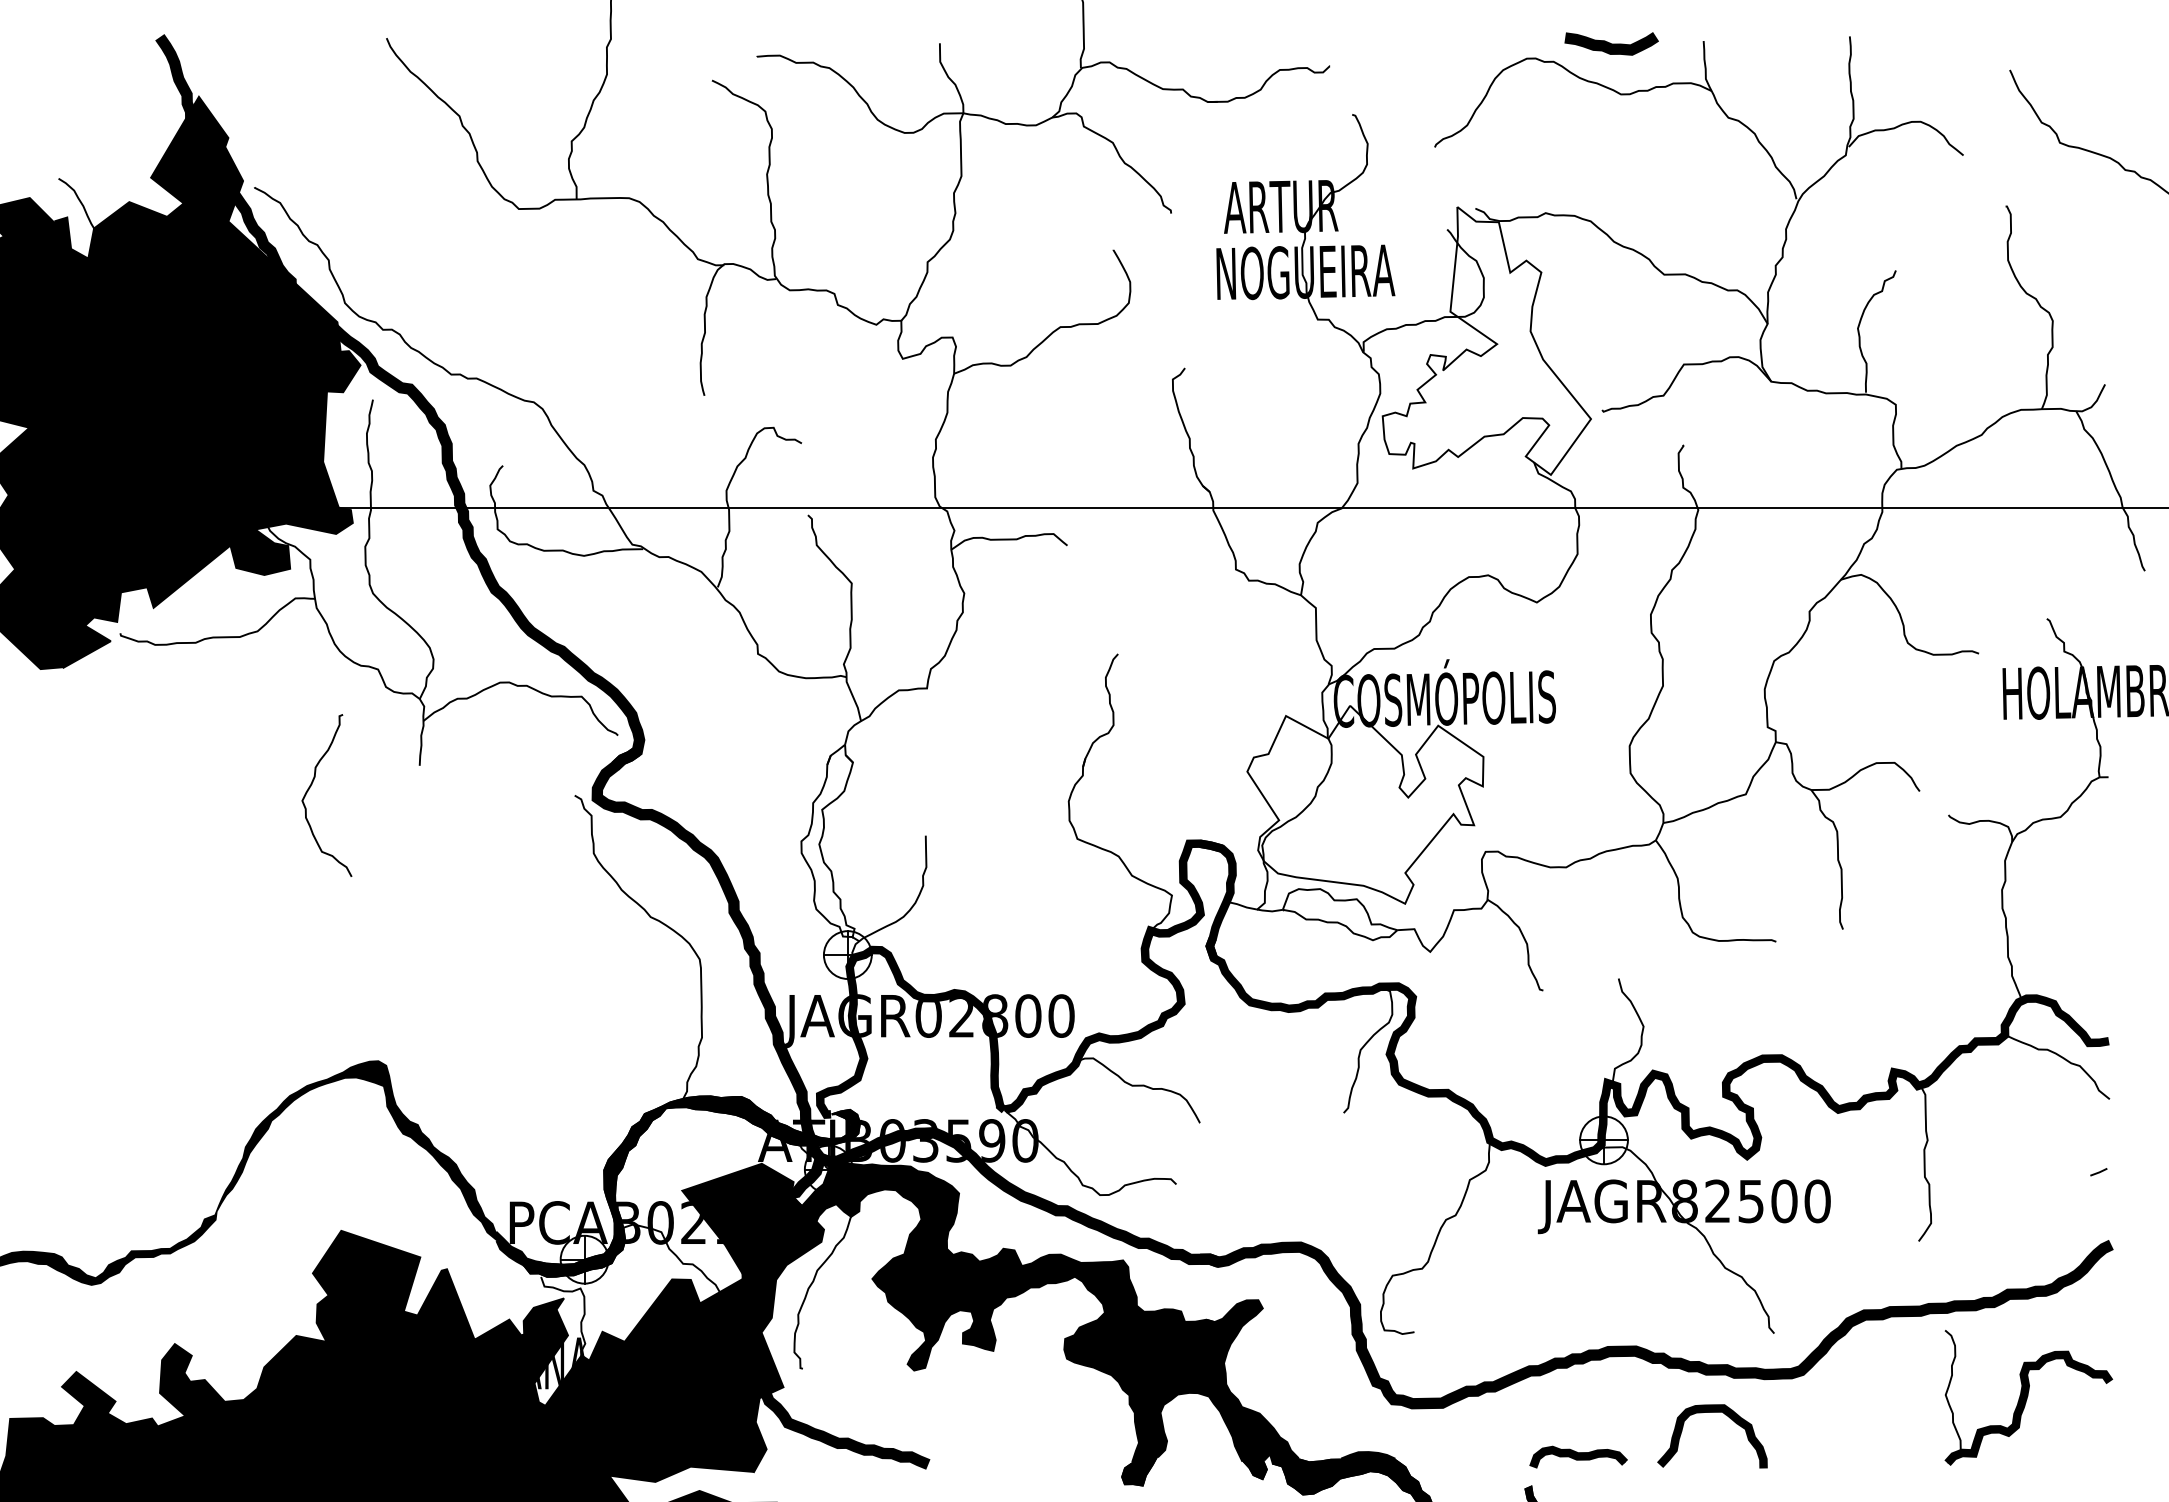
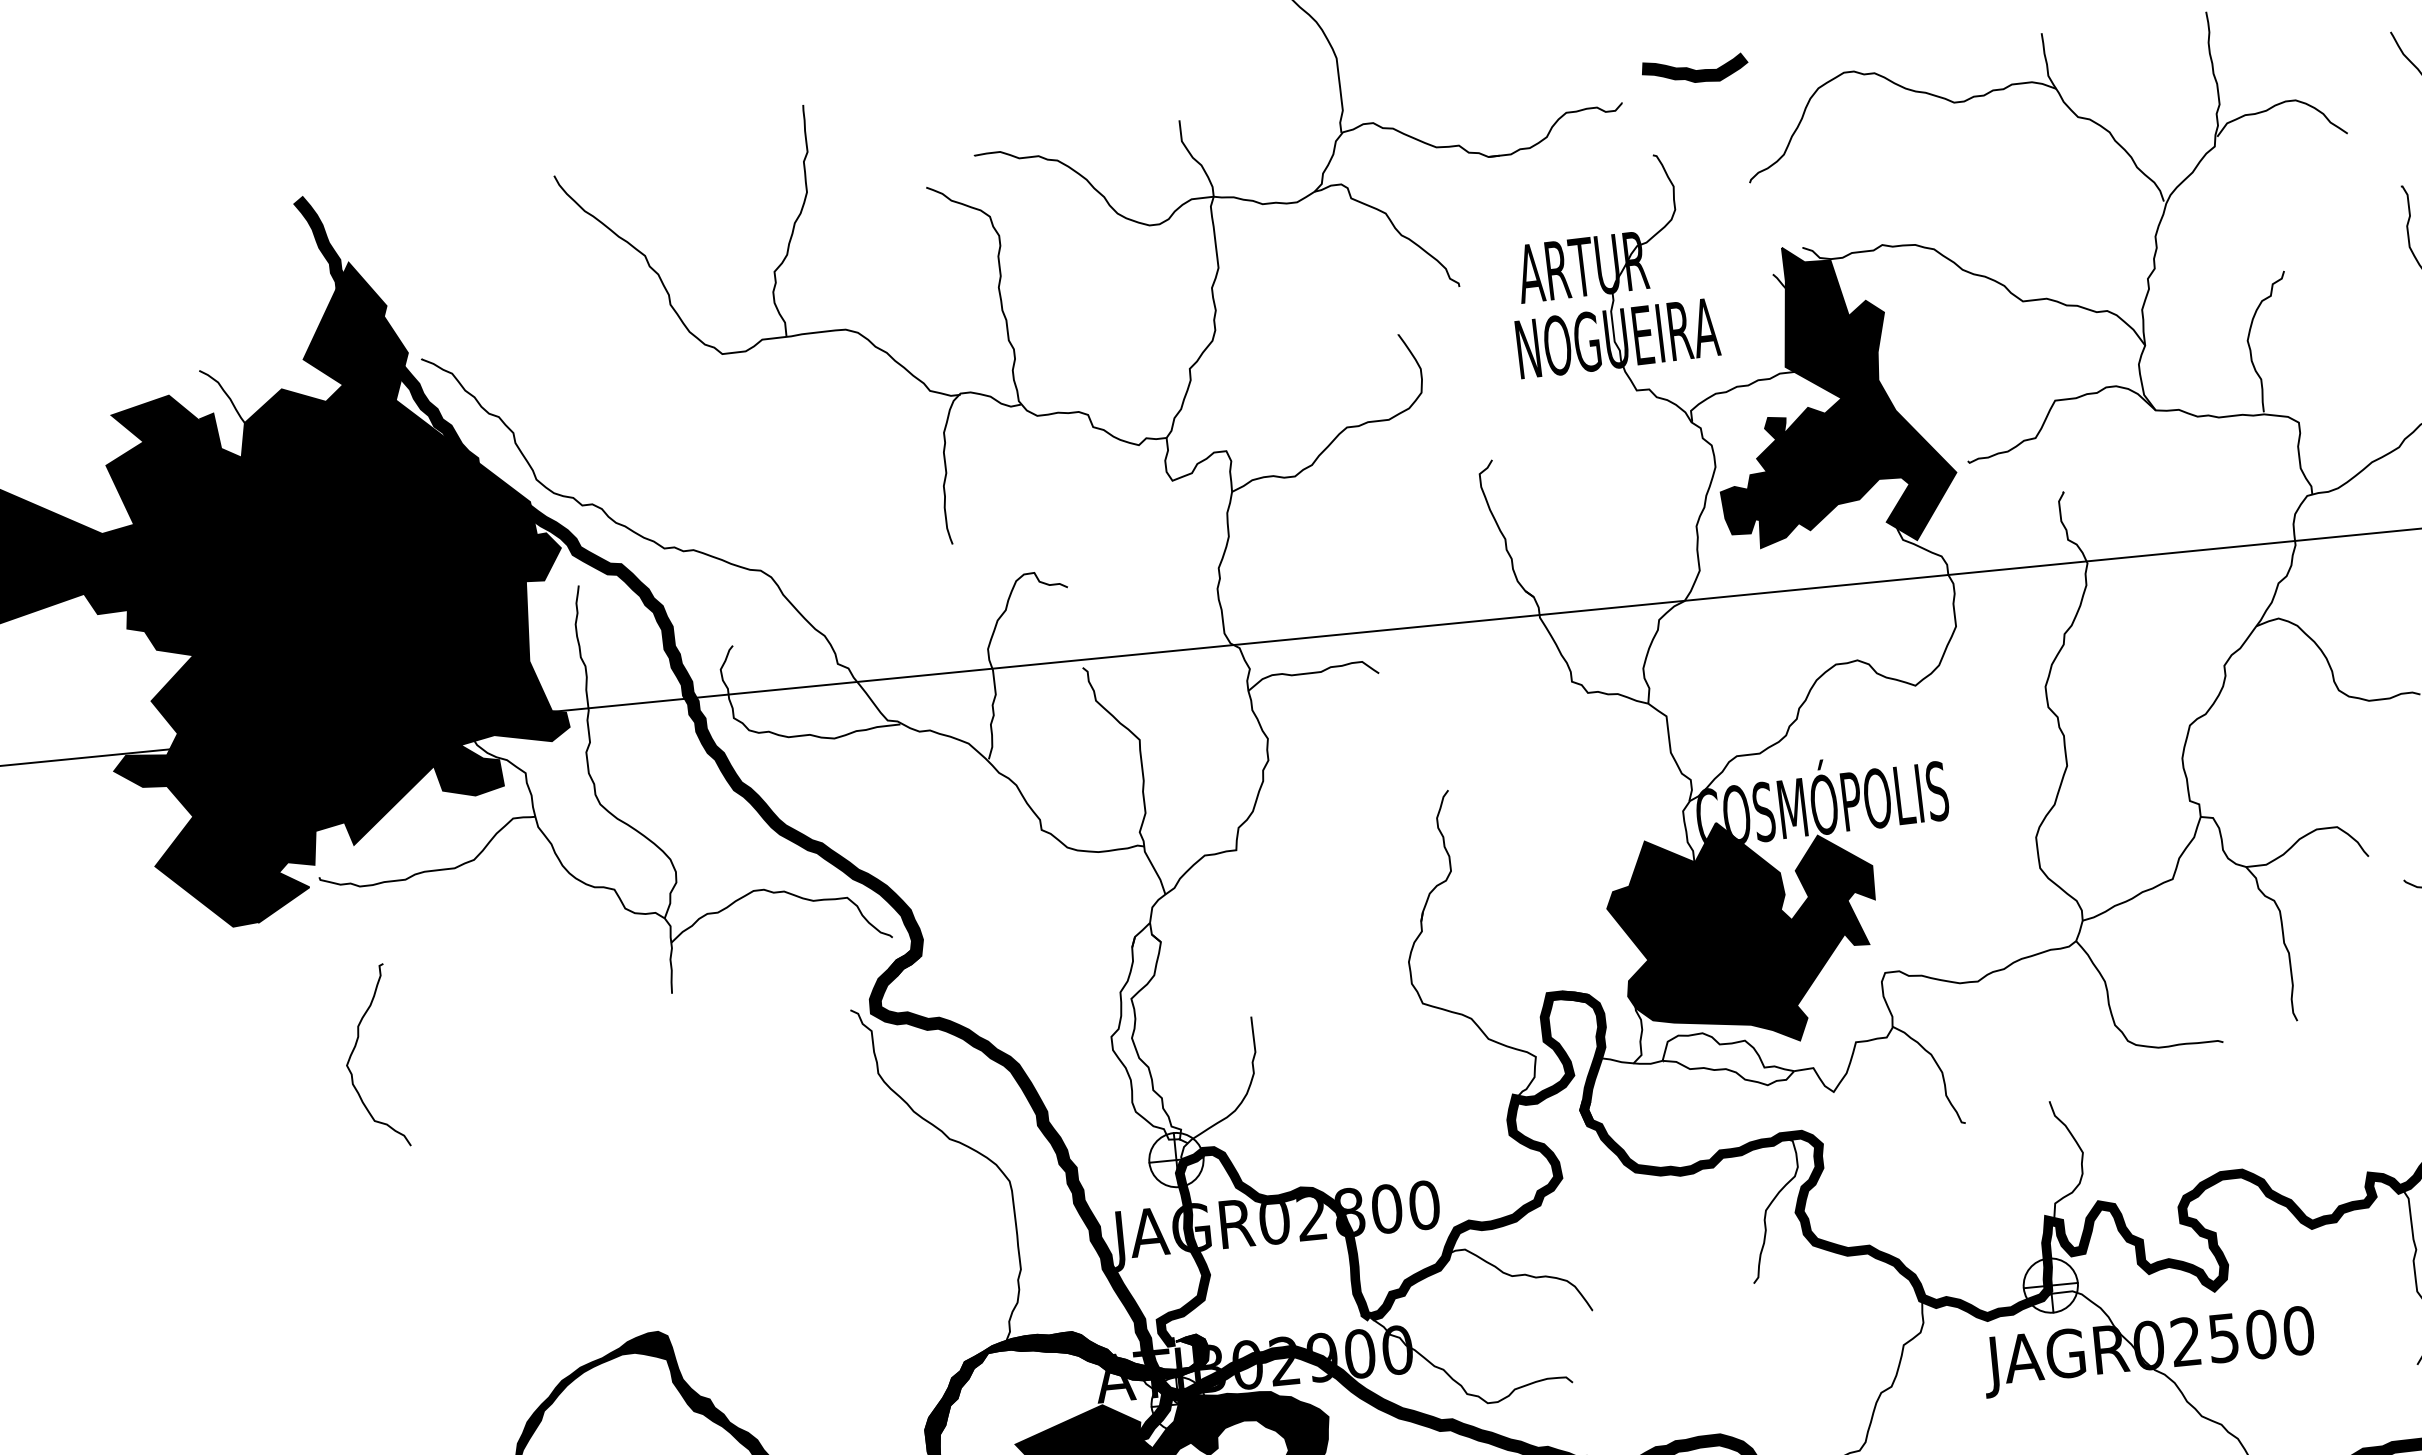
curve: (1611, 43) -> (1695, 70), moved
fill: (1486, 340) -> (1829, 395), added
curve: (311, 786) -> (355, 1048), moved
fill: (1365, 804) -> (1744, 932), added
text: (959, 1140) -> (1323, 1357), ATIB03590 -> ATIB02900
text: (1684, 1201) -> (2148, 1345), JAGR82500 -> JAGR02500

